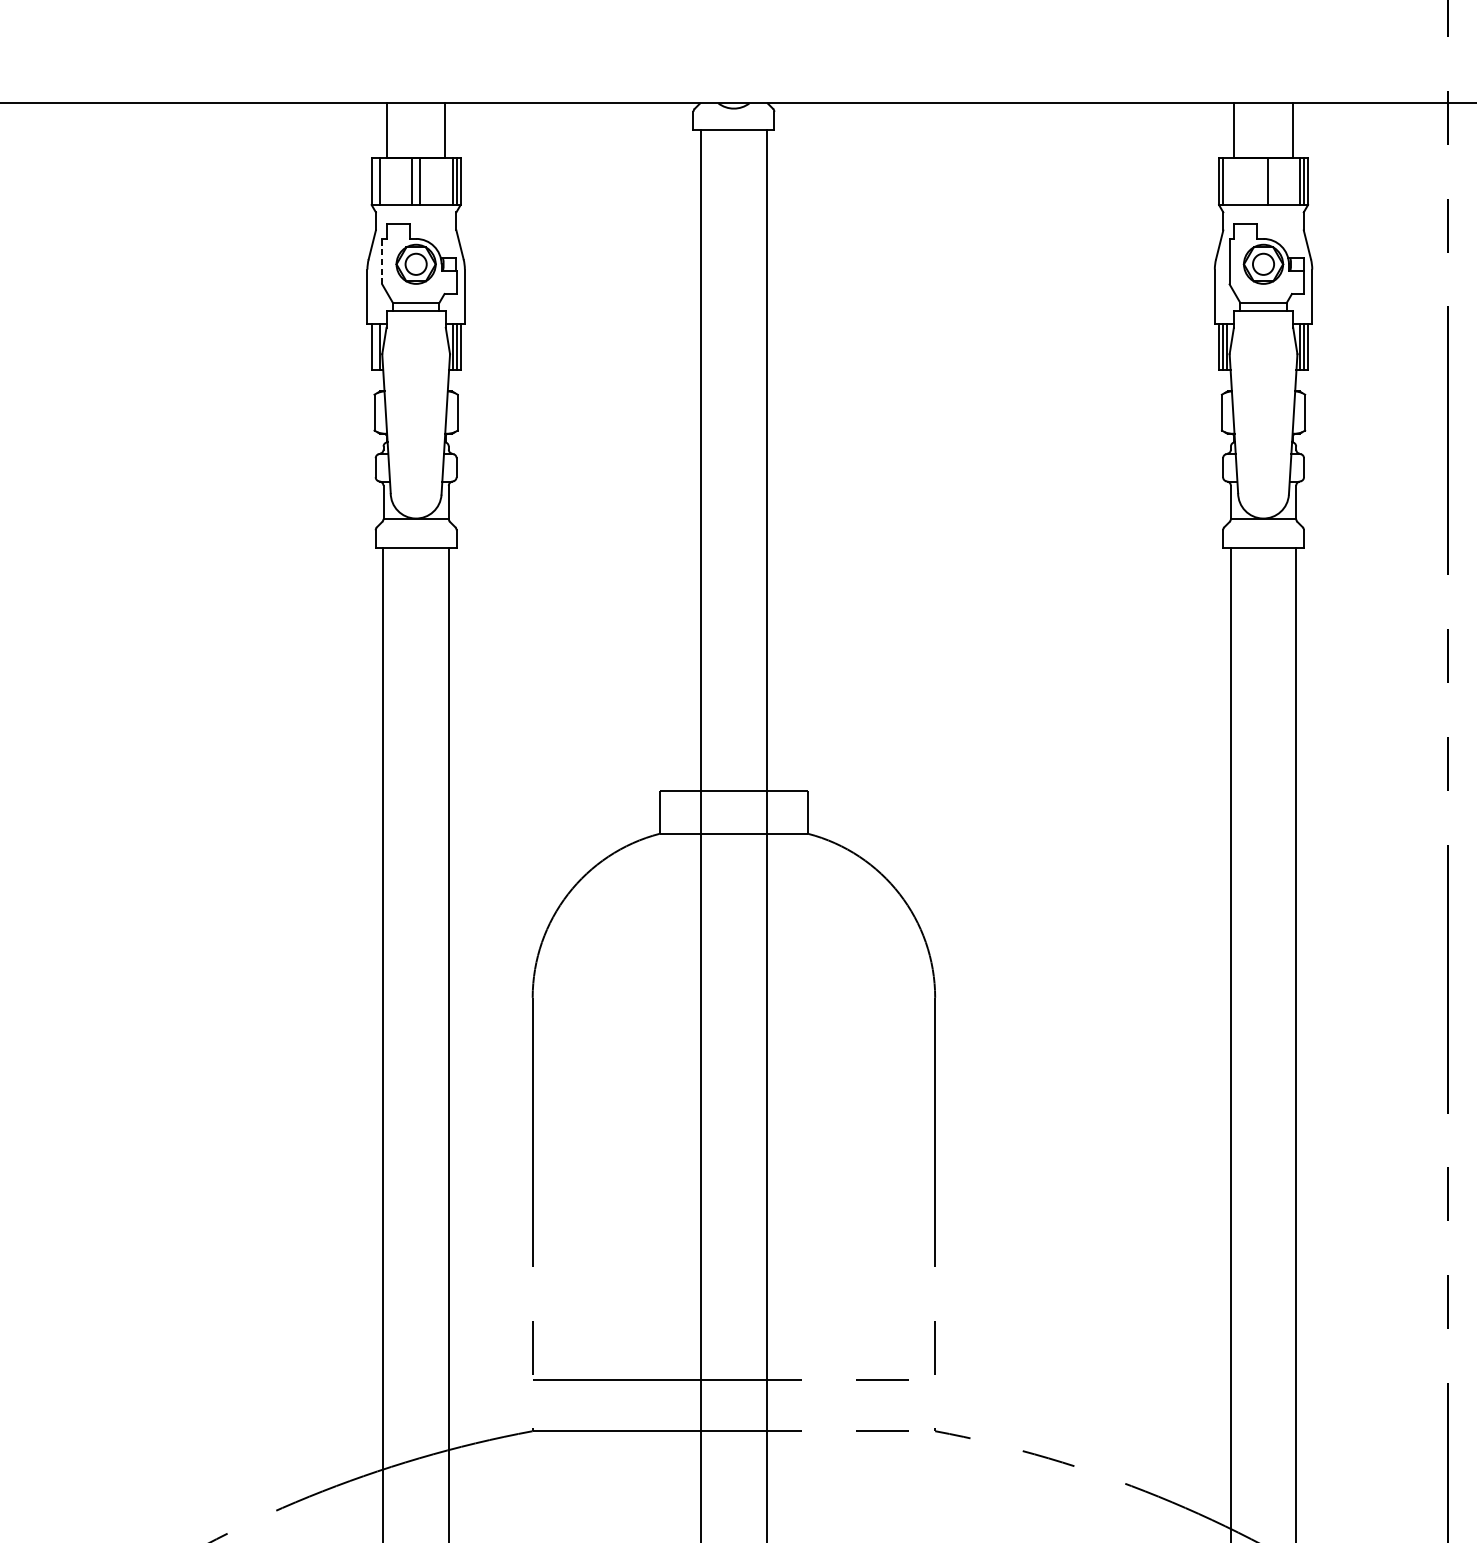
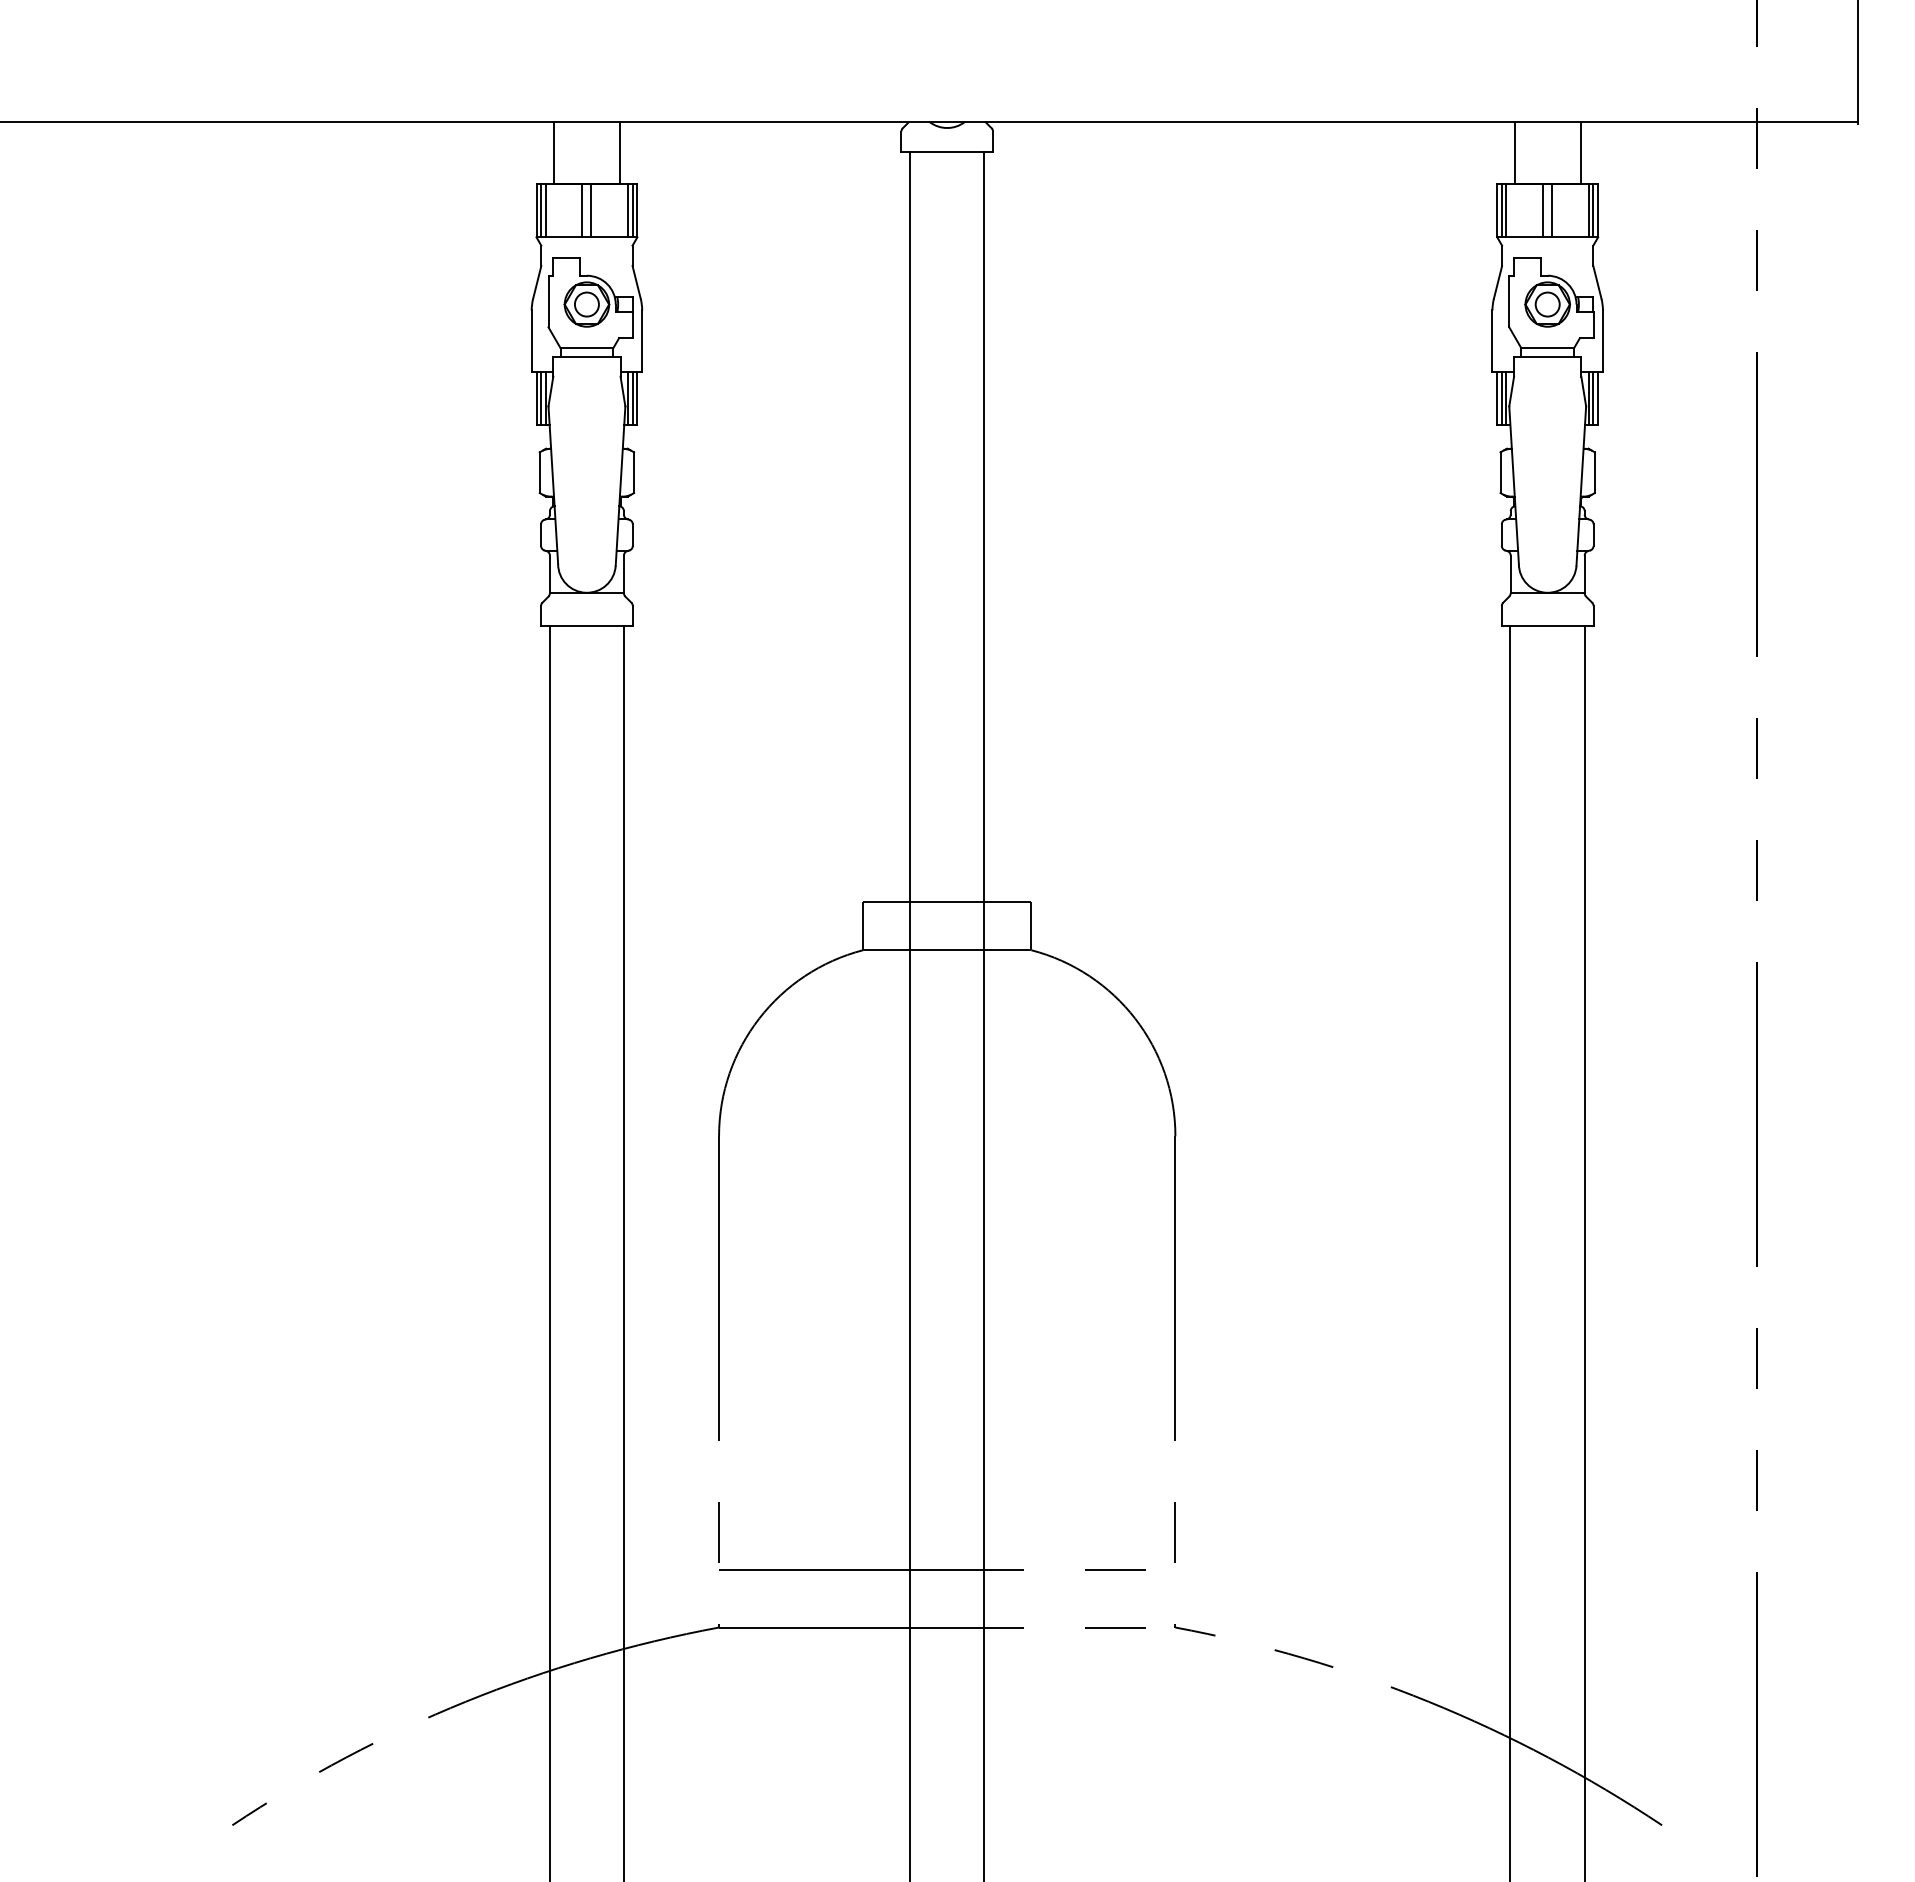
line: (376, 181) -> (541, 210), added
line: (1227, 181) -> (1506, 210), added
line: (1259, 181) -> (1543, 210), added
line: (382, 261) -> (548, 301), dashed -> solid
line: (376, 346) -> (541, 397), added

